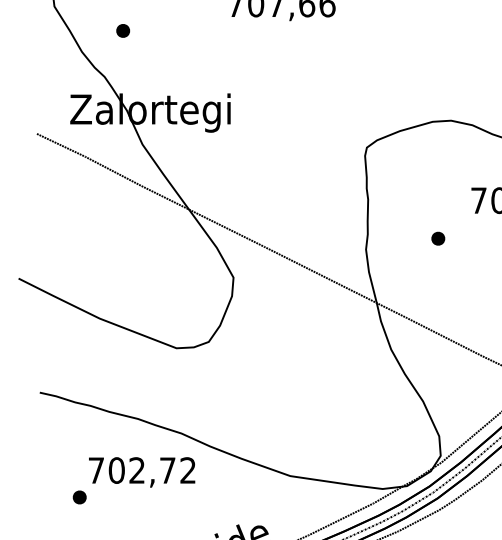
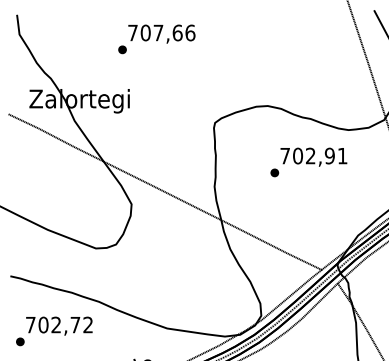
part: (123, 30) -> (122, 49), moved
part: (437, 238) -> (274, 172), moved
text: (134, 480) -> (54, 331), moved

